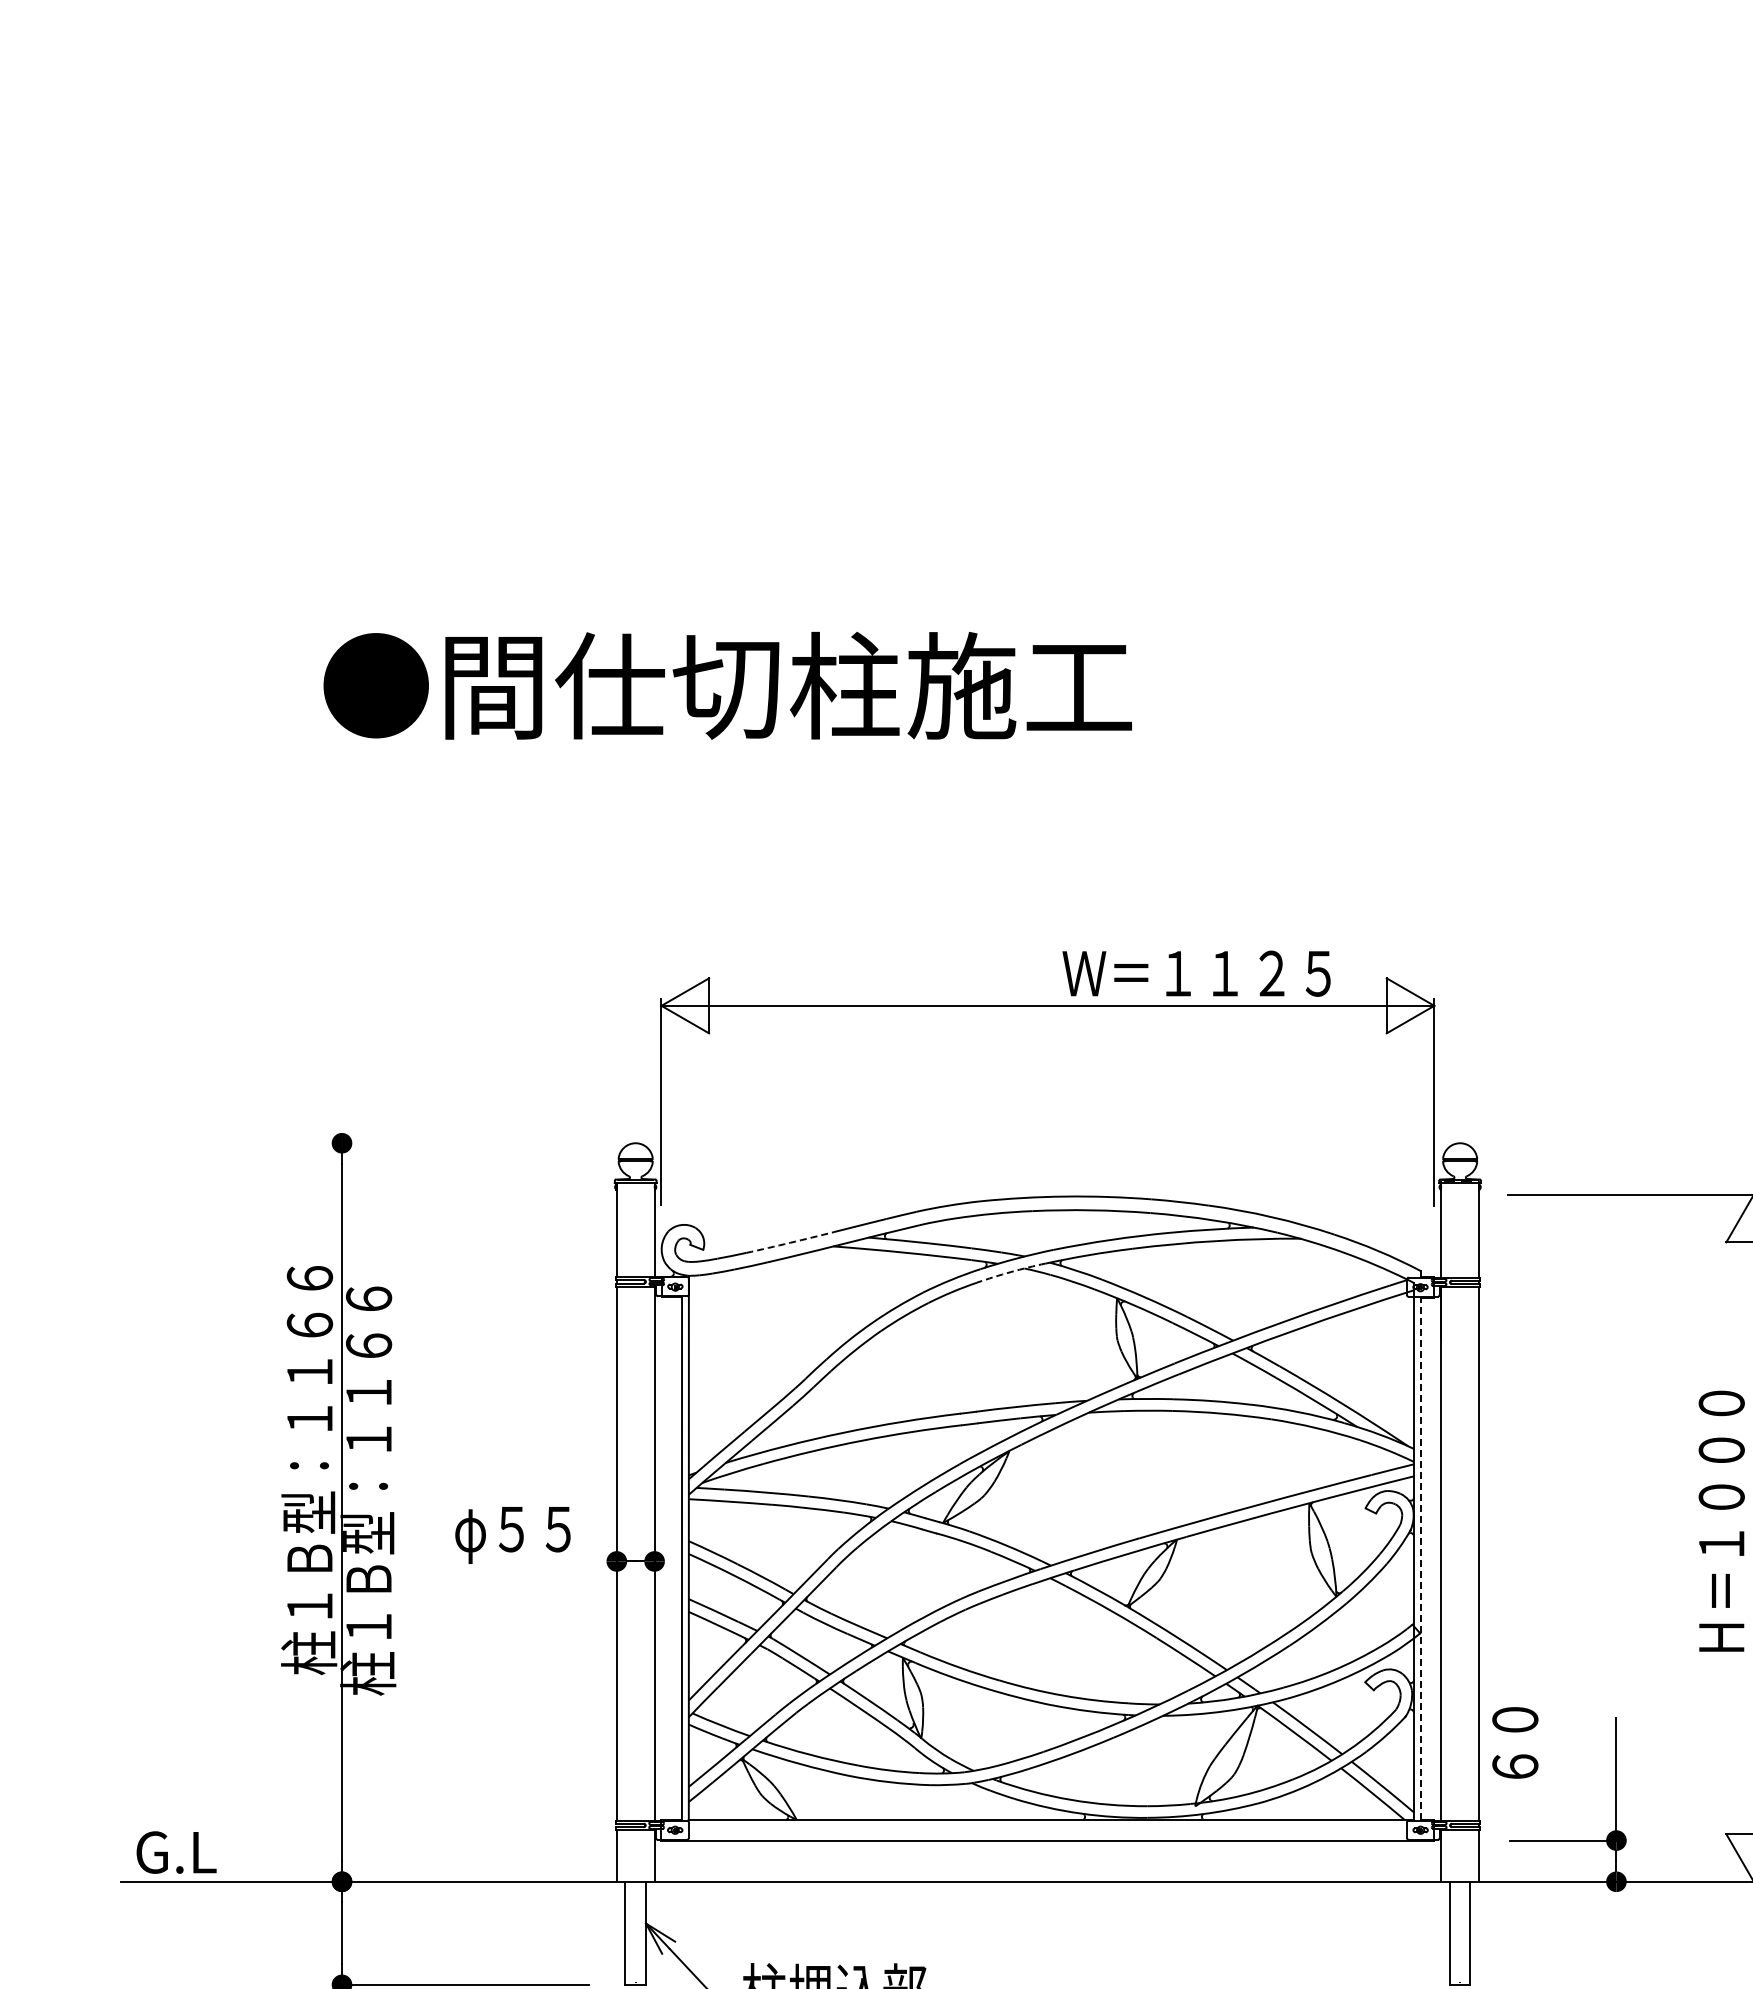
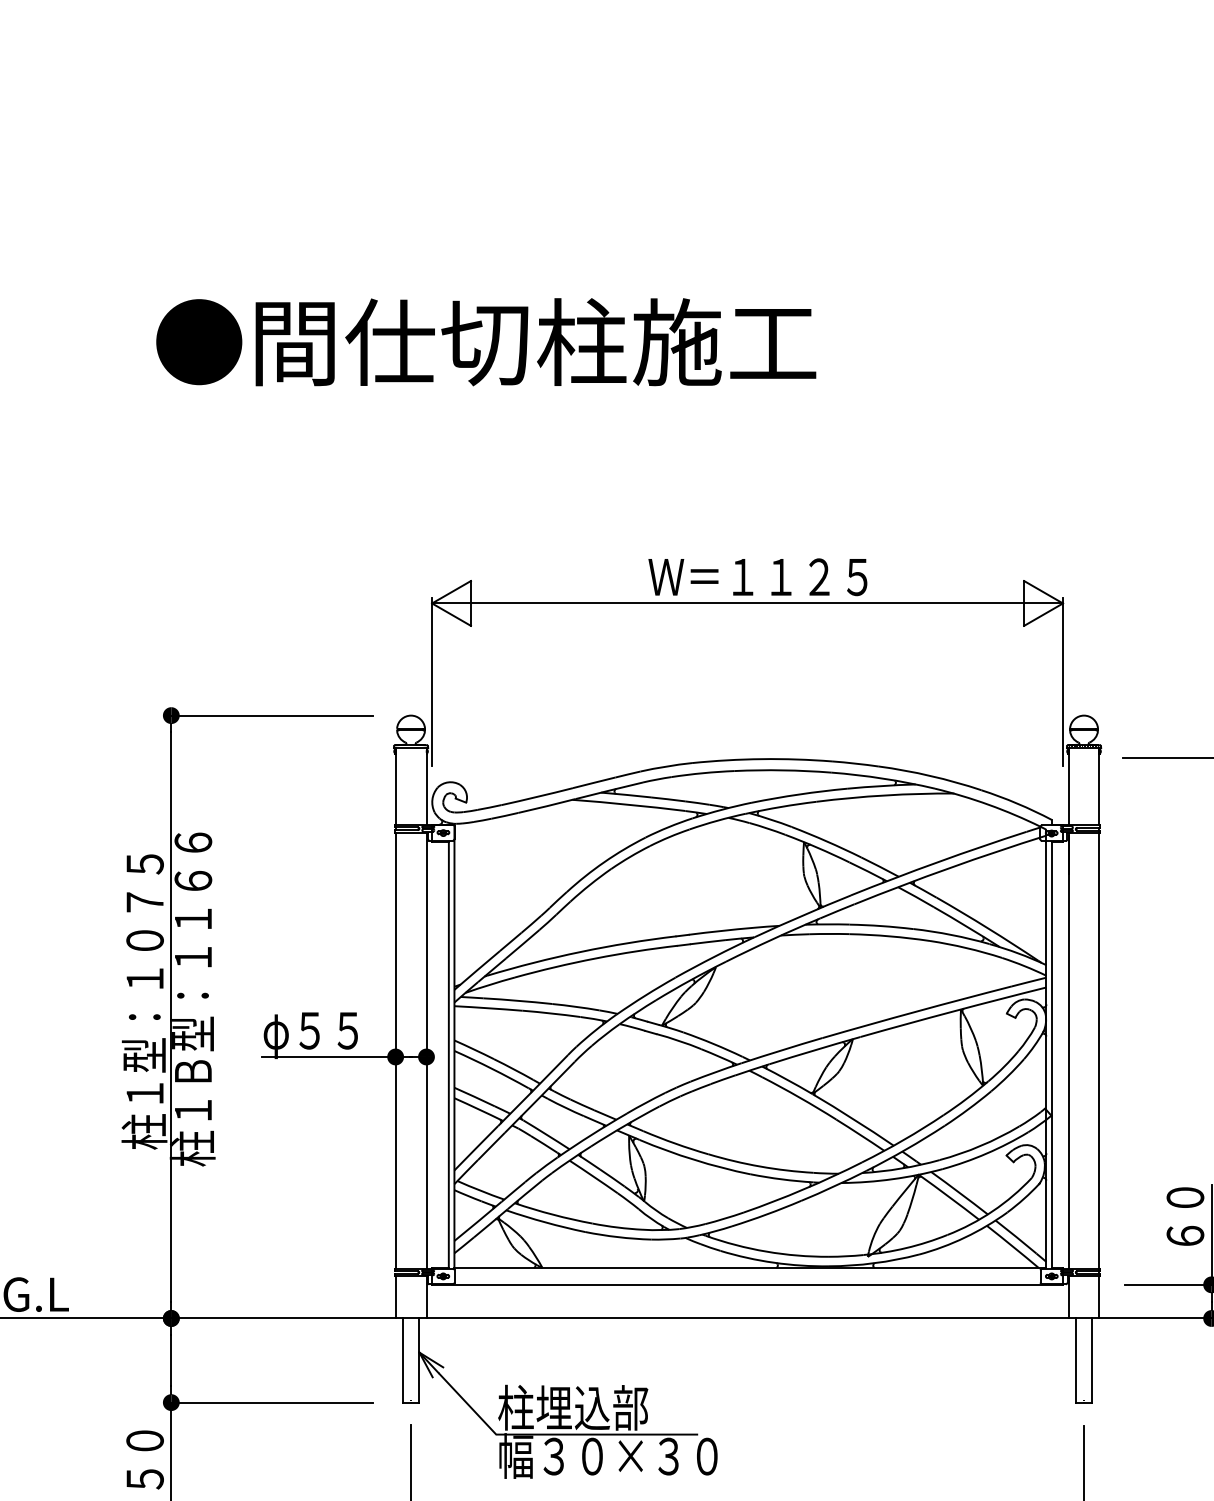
text: (1196, 973) -> (757, 577), moved
line: (462, 1143) -> (269, 715), added
arc: (790, 1242) -> (537, 796), dashed -> solid
arc: (1011, 1272) -> (717, 821), dashed -> solid
text: (308, 1423) -> (143, 944), 柱１Ｂ型：１１６６ -> 柱１型：１０７５
line: (1420, 1559) -> (1051, 1055), dashed -> solid
line: (534, 1561) -> (328, 1057), added
text: (1515, 1742) -> (1185, 1216), moved

